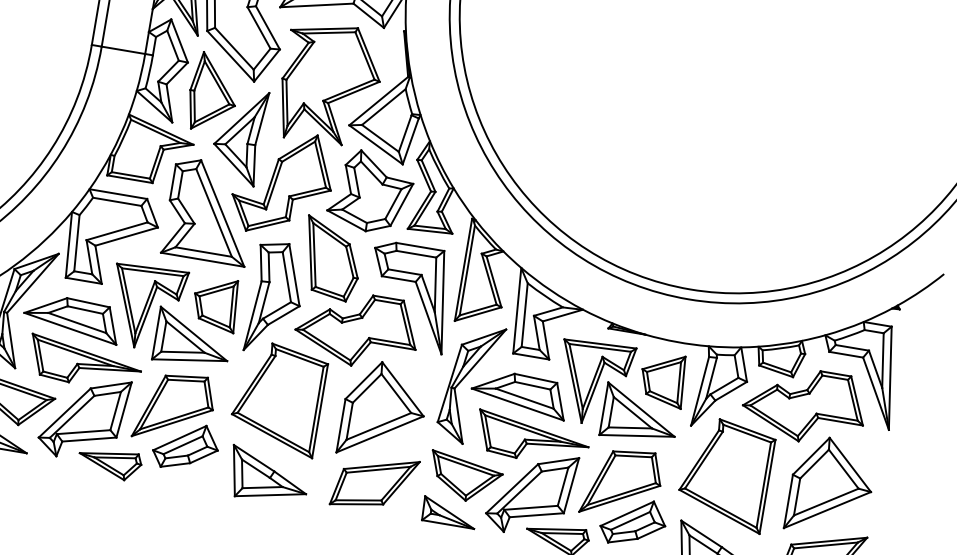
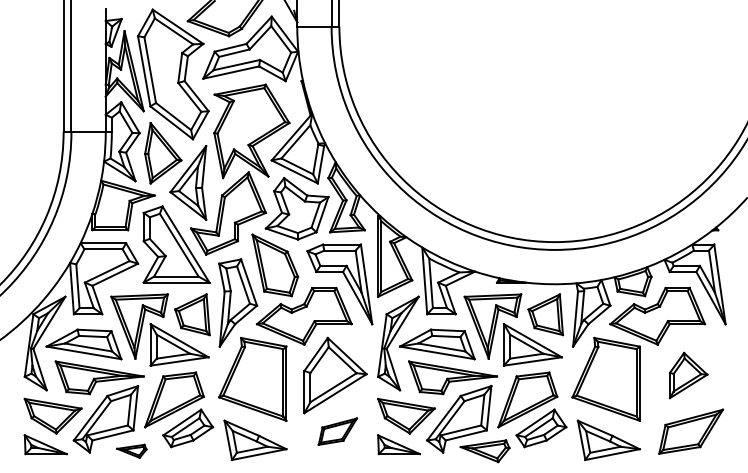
part: (109, 463) -> (131, 451), size x0.6
part: (374, 482) -> (337, 431), size x0.6
part: (830, 486) -> (688, 375), size x0.6

